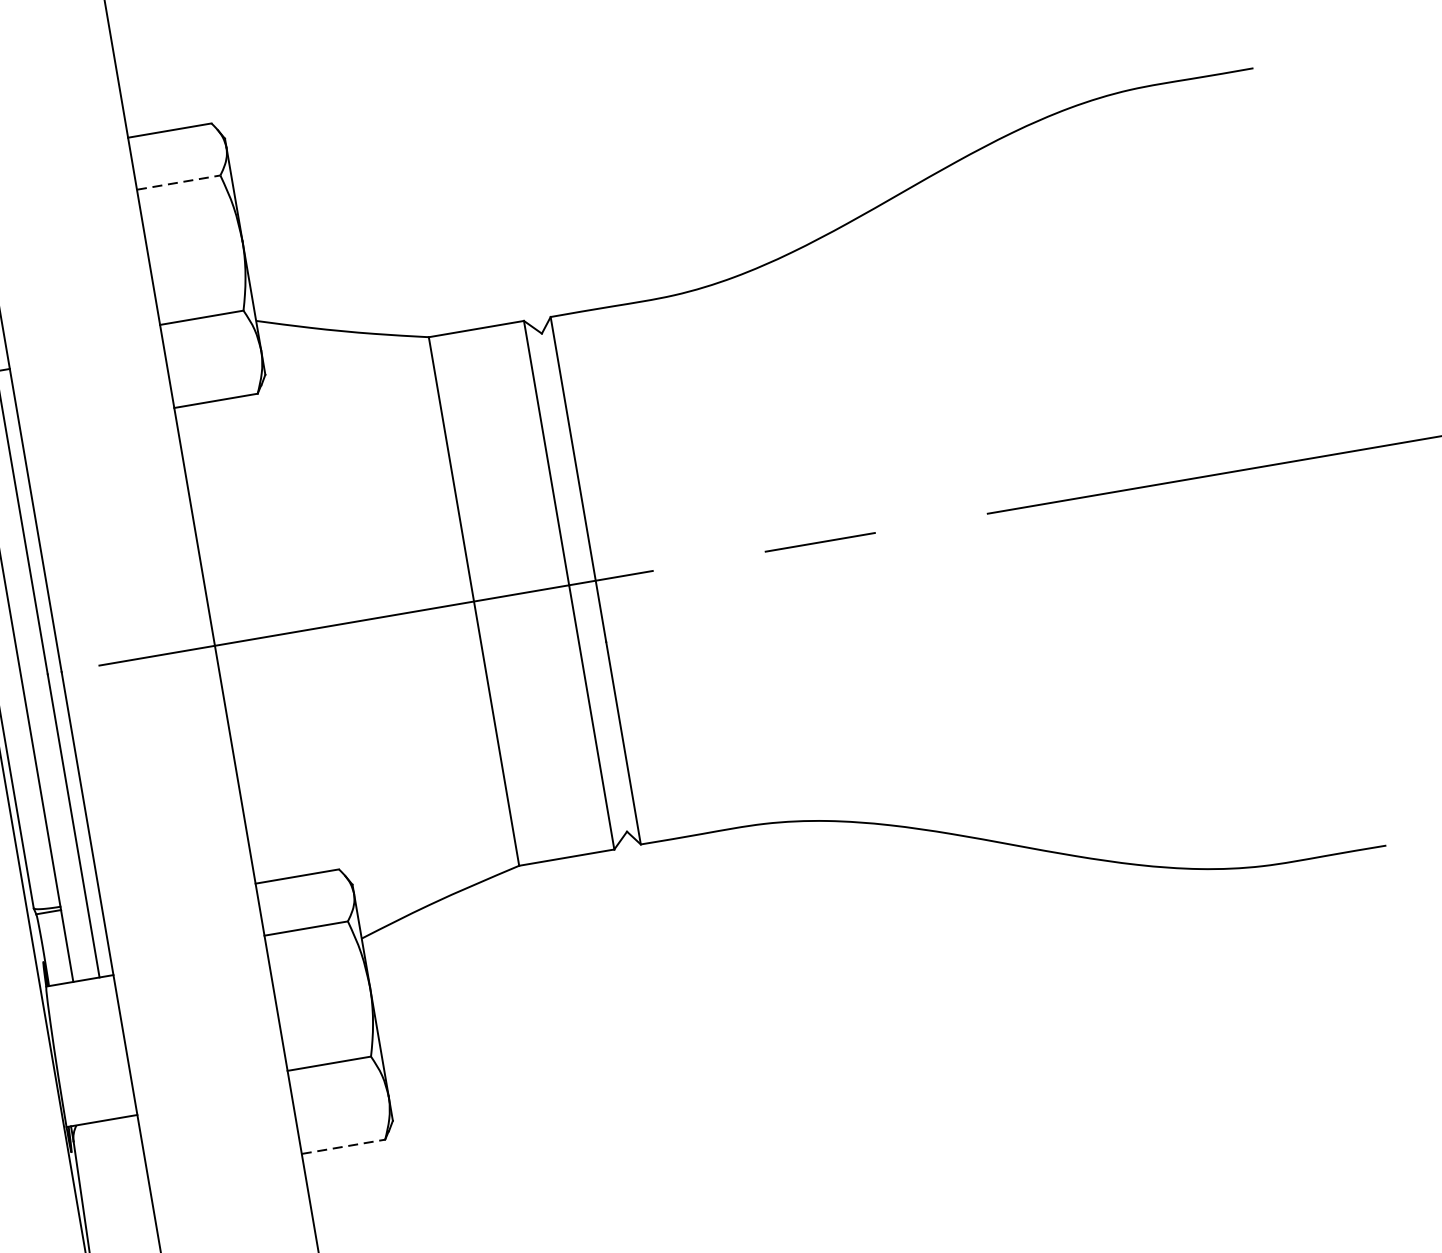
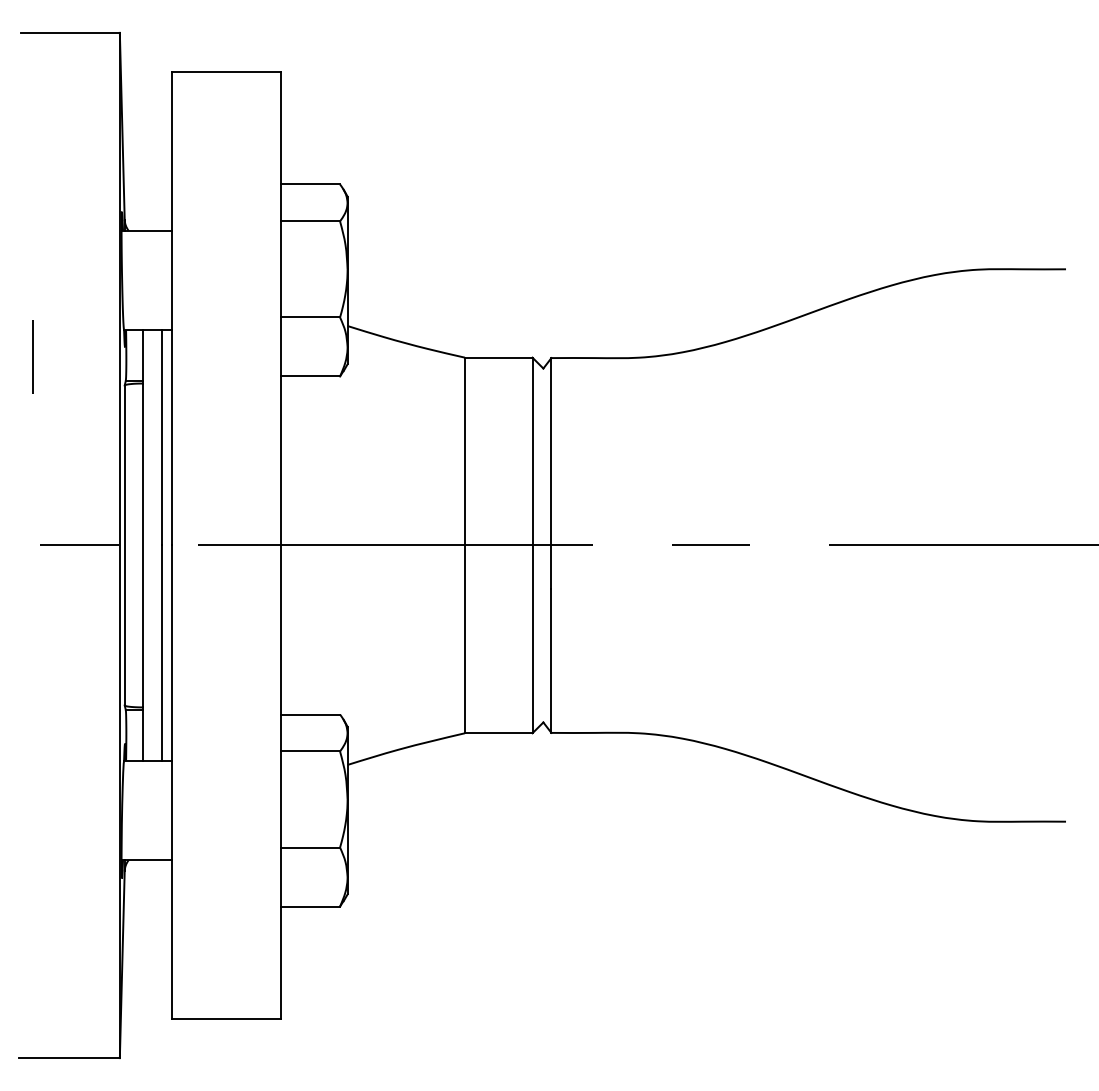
line: (178, 182) -> (310, 221), dashed -> solid
line: (343, 1146) -> (310, 906), dashed -> solid

